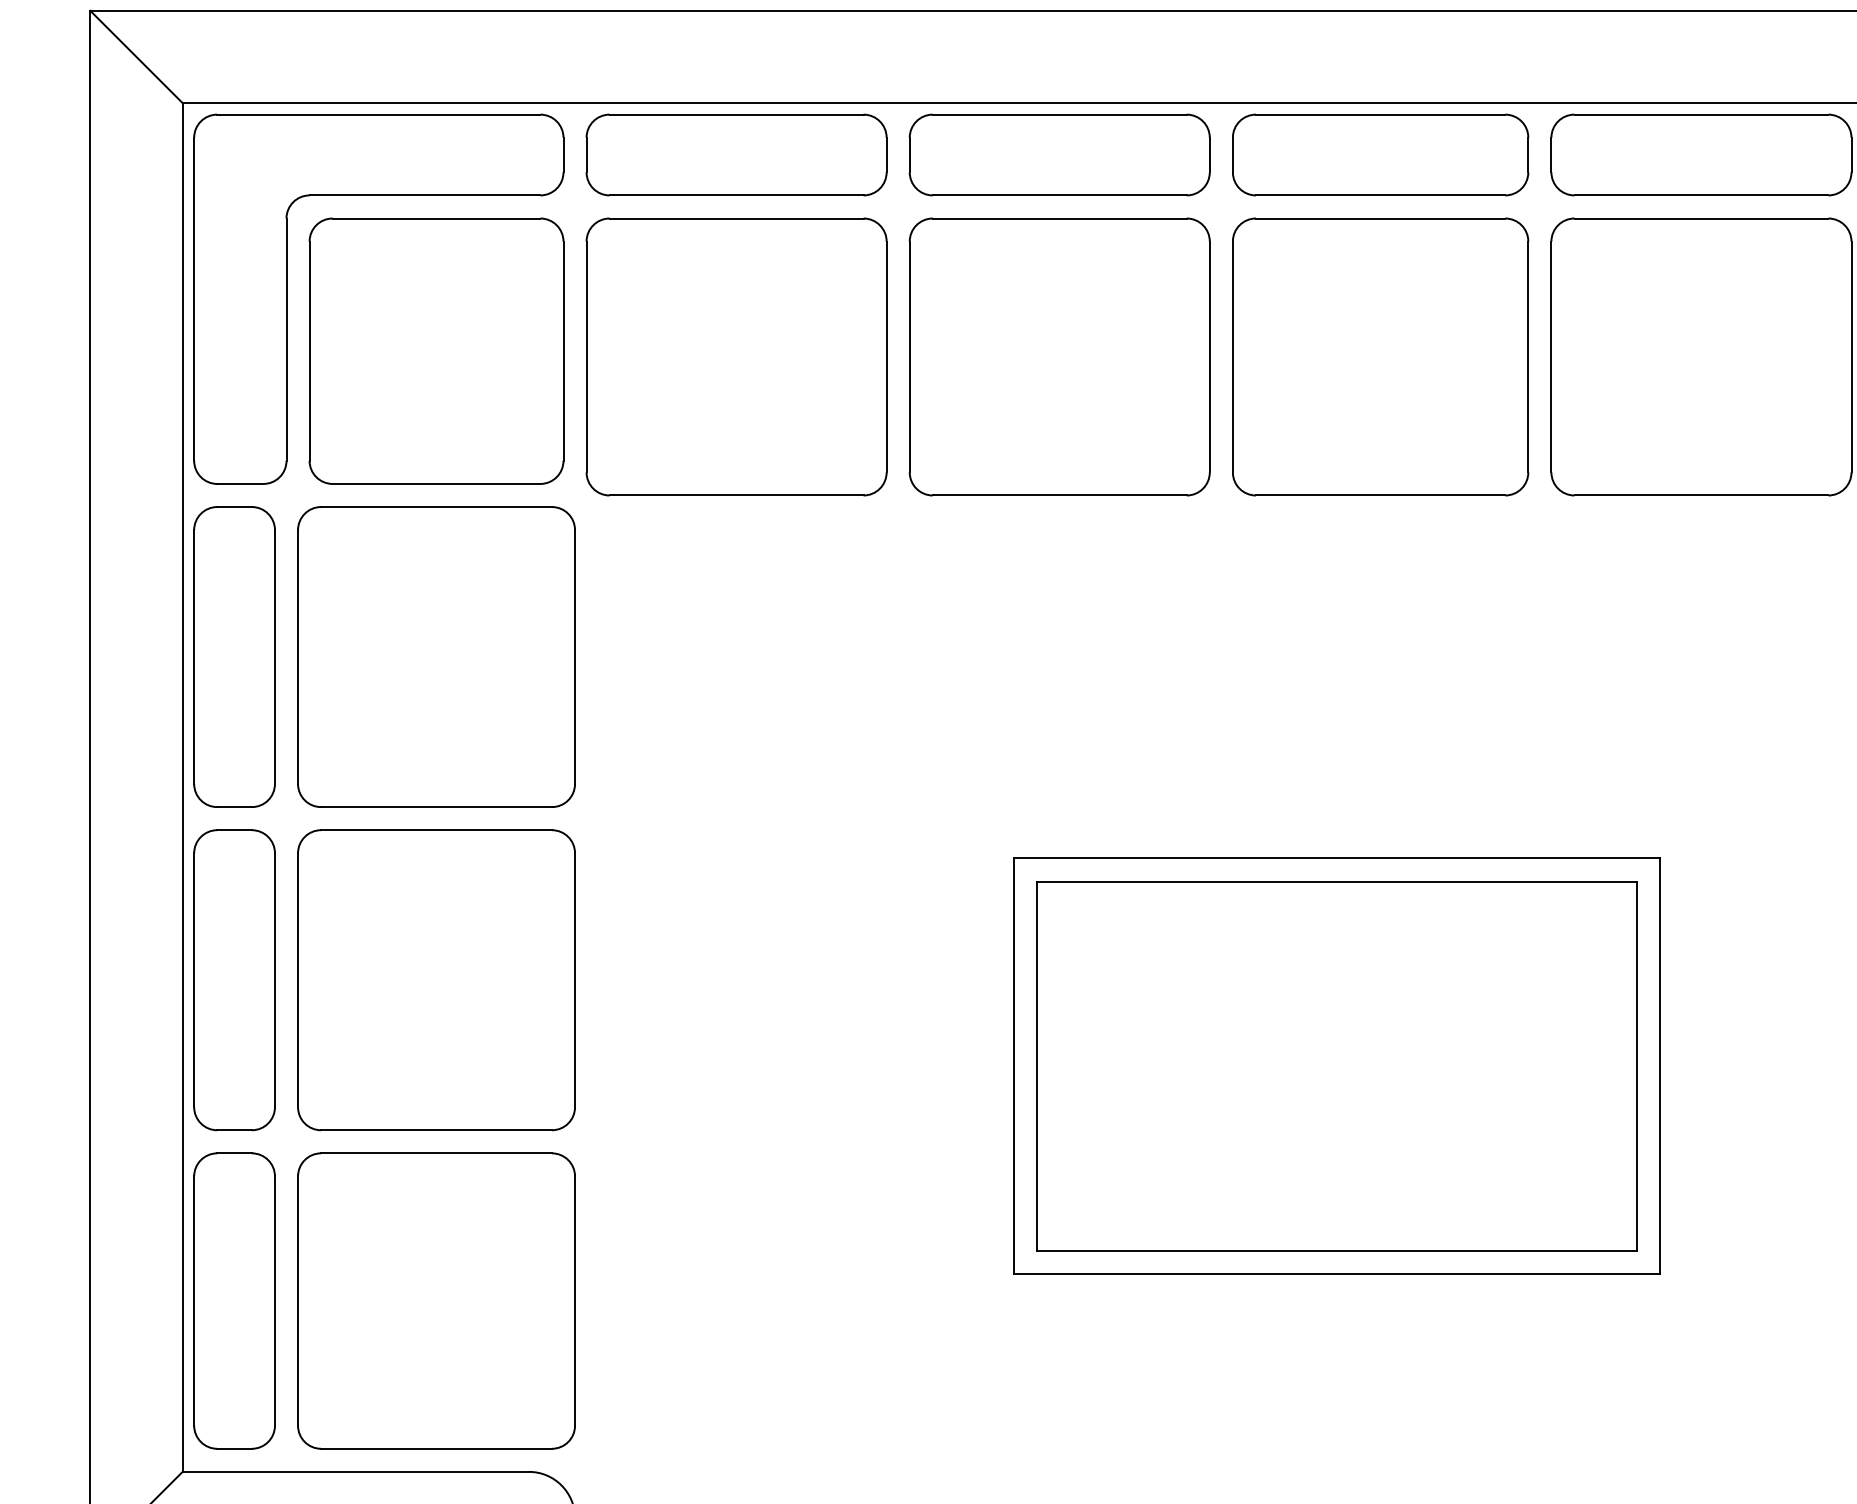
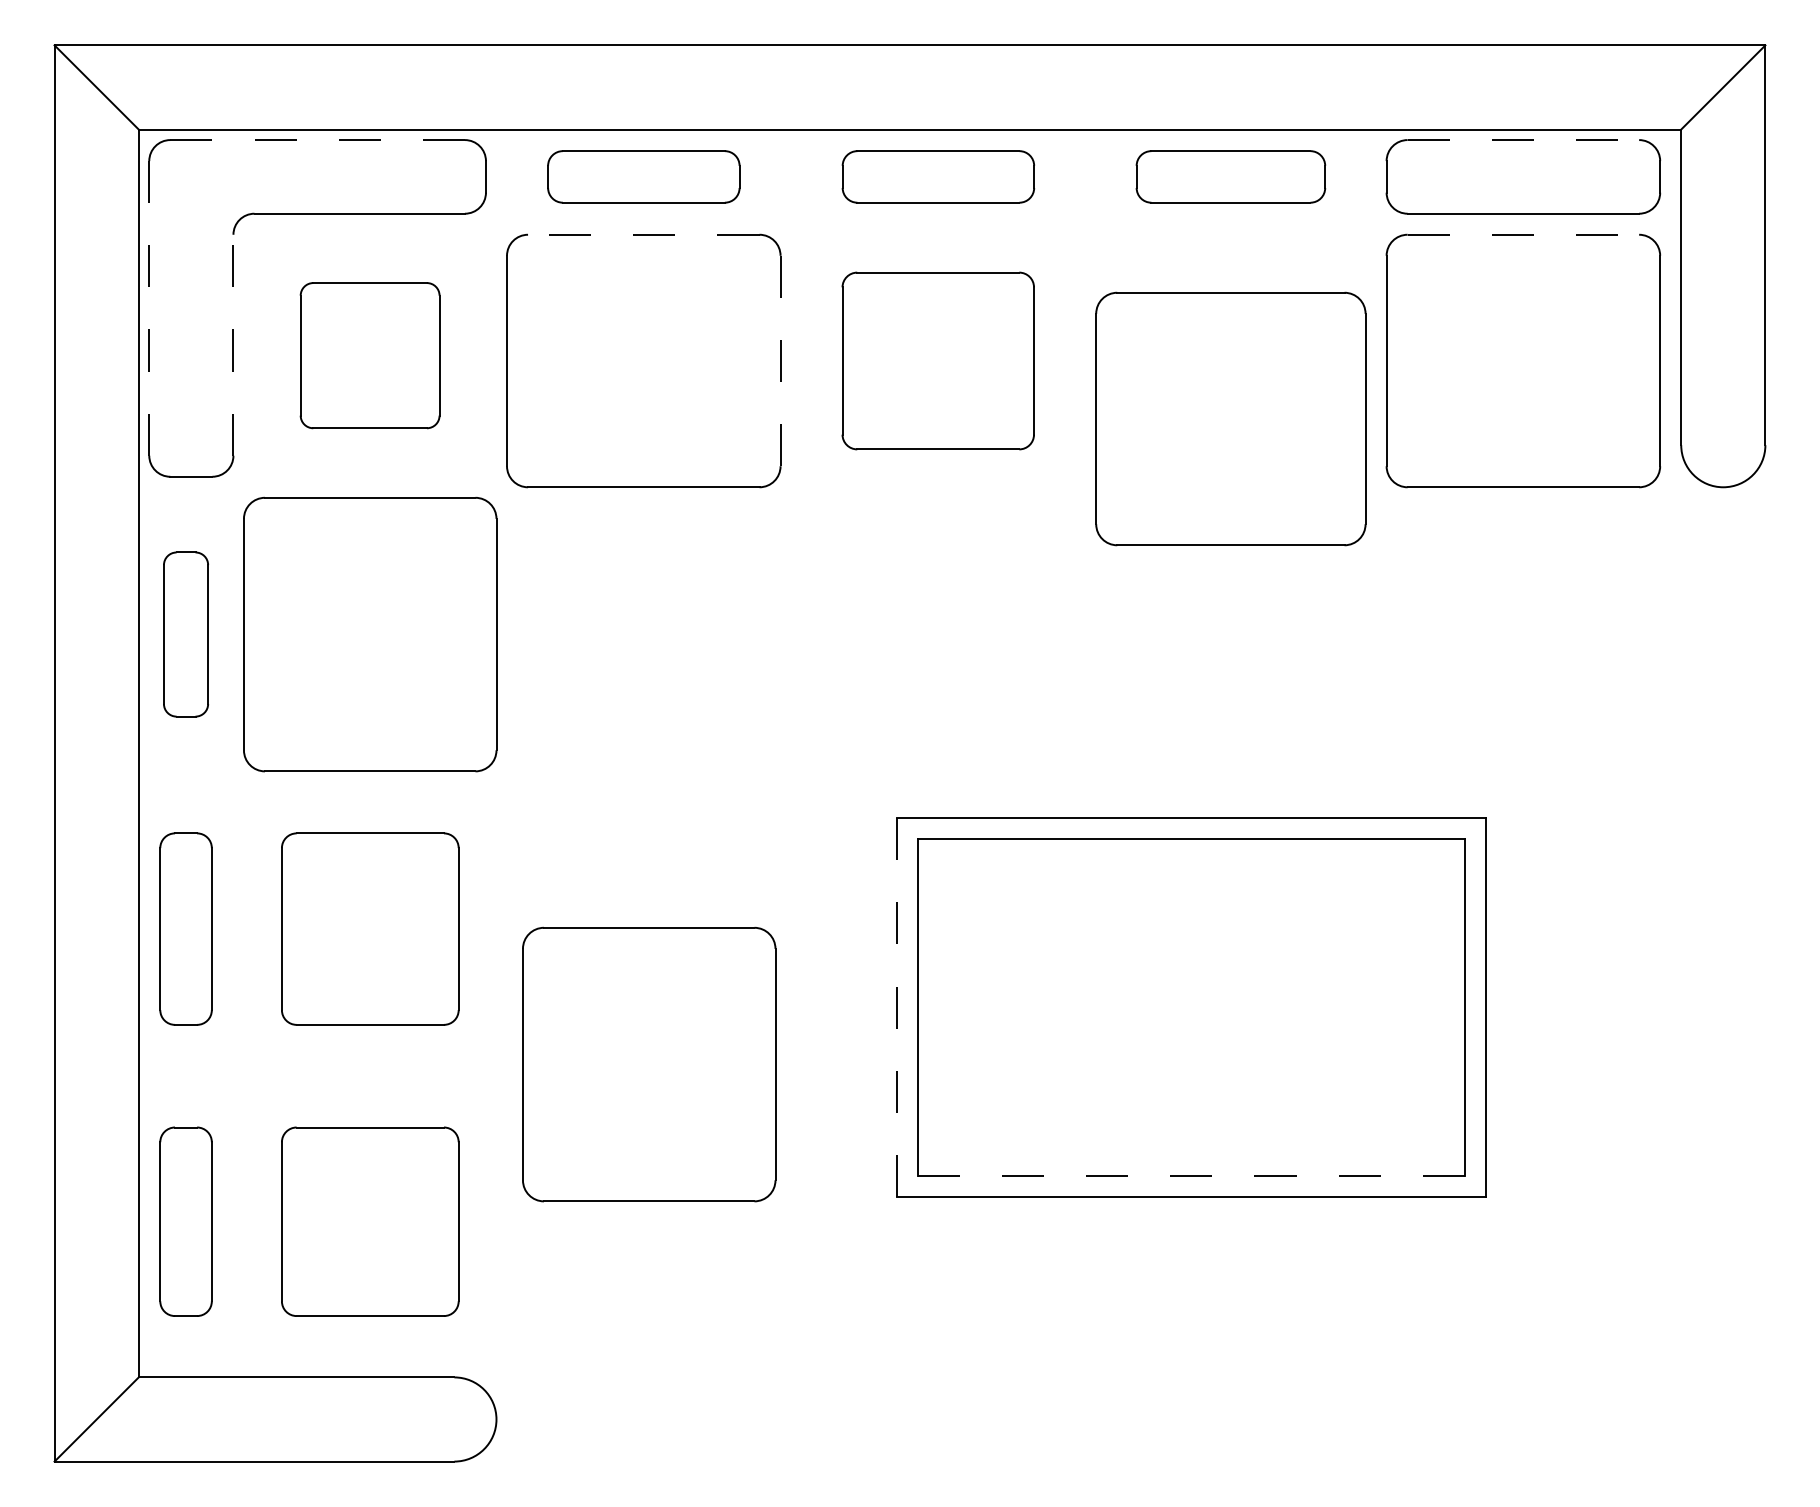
line: (378, 115) -> (317, 140), solid -> dashed
line: (1701, 115) -> (1523, 140), solid -> dashed
part: (736, 154) -> (643, 176), size x0.7
part: (1059, 154) -> (938, 176), size x0.7
part: (1380, 154) -> (1230, 176), size x0.7
line: (736, 218) -> (643, 234), solid -> dashed
line: (1701, 218) -> (1523, 234), solid -> dashed
line: (194, 299) -> (149, 308), solid -> dashed
line: (286, 338) -> (233, 344), solid -> dashed
part: (435, 350) -> (369, 355), size x0.6
line: (886, 356) -> (780, 360), solid -> dashed
part: (1058, 356) -> (937, 360), size x0.7
part: (1380, 356) -> (1230, 418), moved
part: (233, 656) -> (185, 634), size x0.6
part: (233, 979) -> (185, 928), size x0.7
part: (436, 979) -> (370, 928), size x0.7
line: (1013, 1067) -> (896, 1008), solid -> dashed
part: (742, 1128) -> (649, 1064), added
line: (1337, 1250) -> (1191, 1175), solid -> dashed
part: (233, 1300) -> (185, 1221), size x0.7
part: (436, 1300) -> (370, 1221), size x0.7

